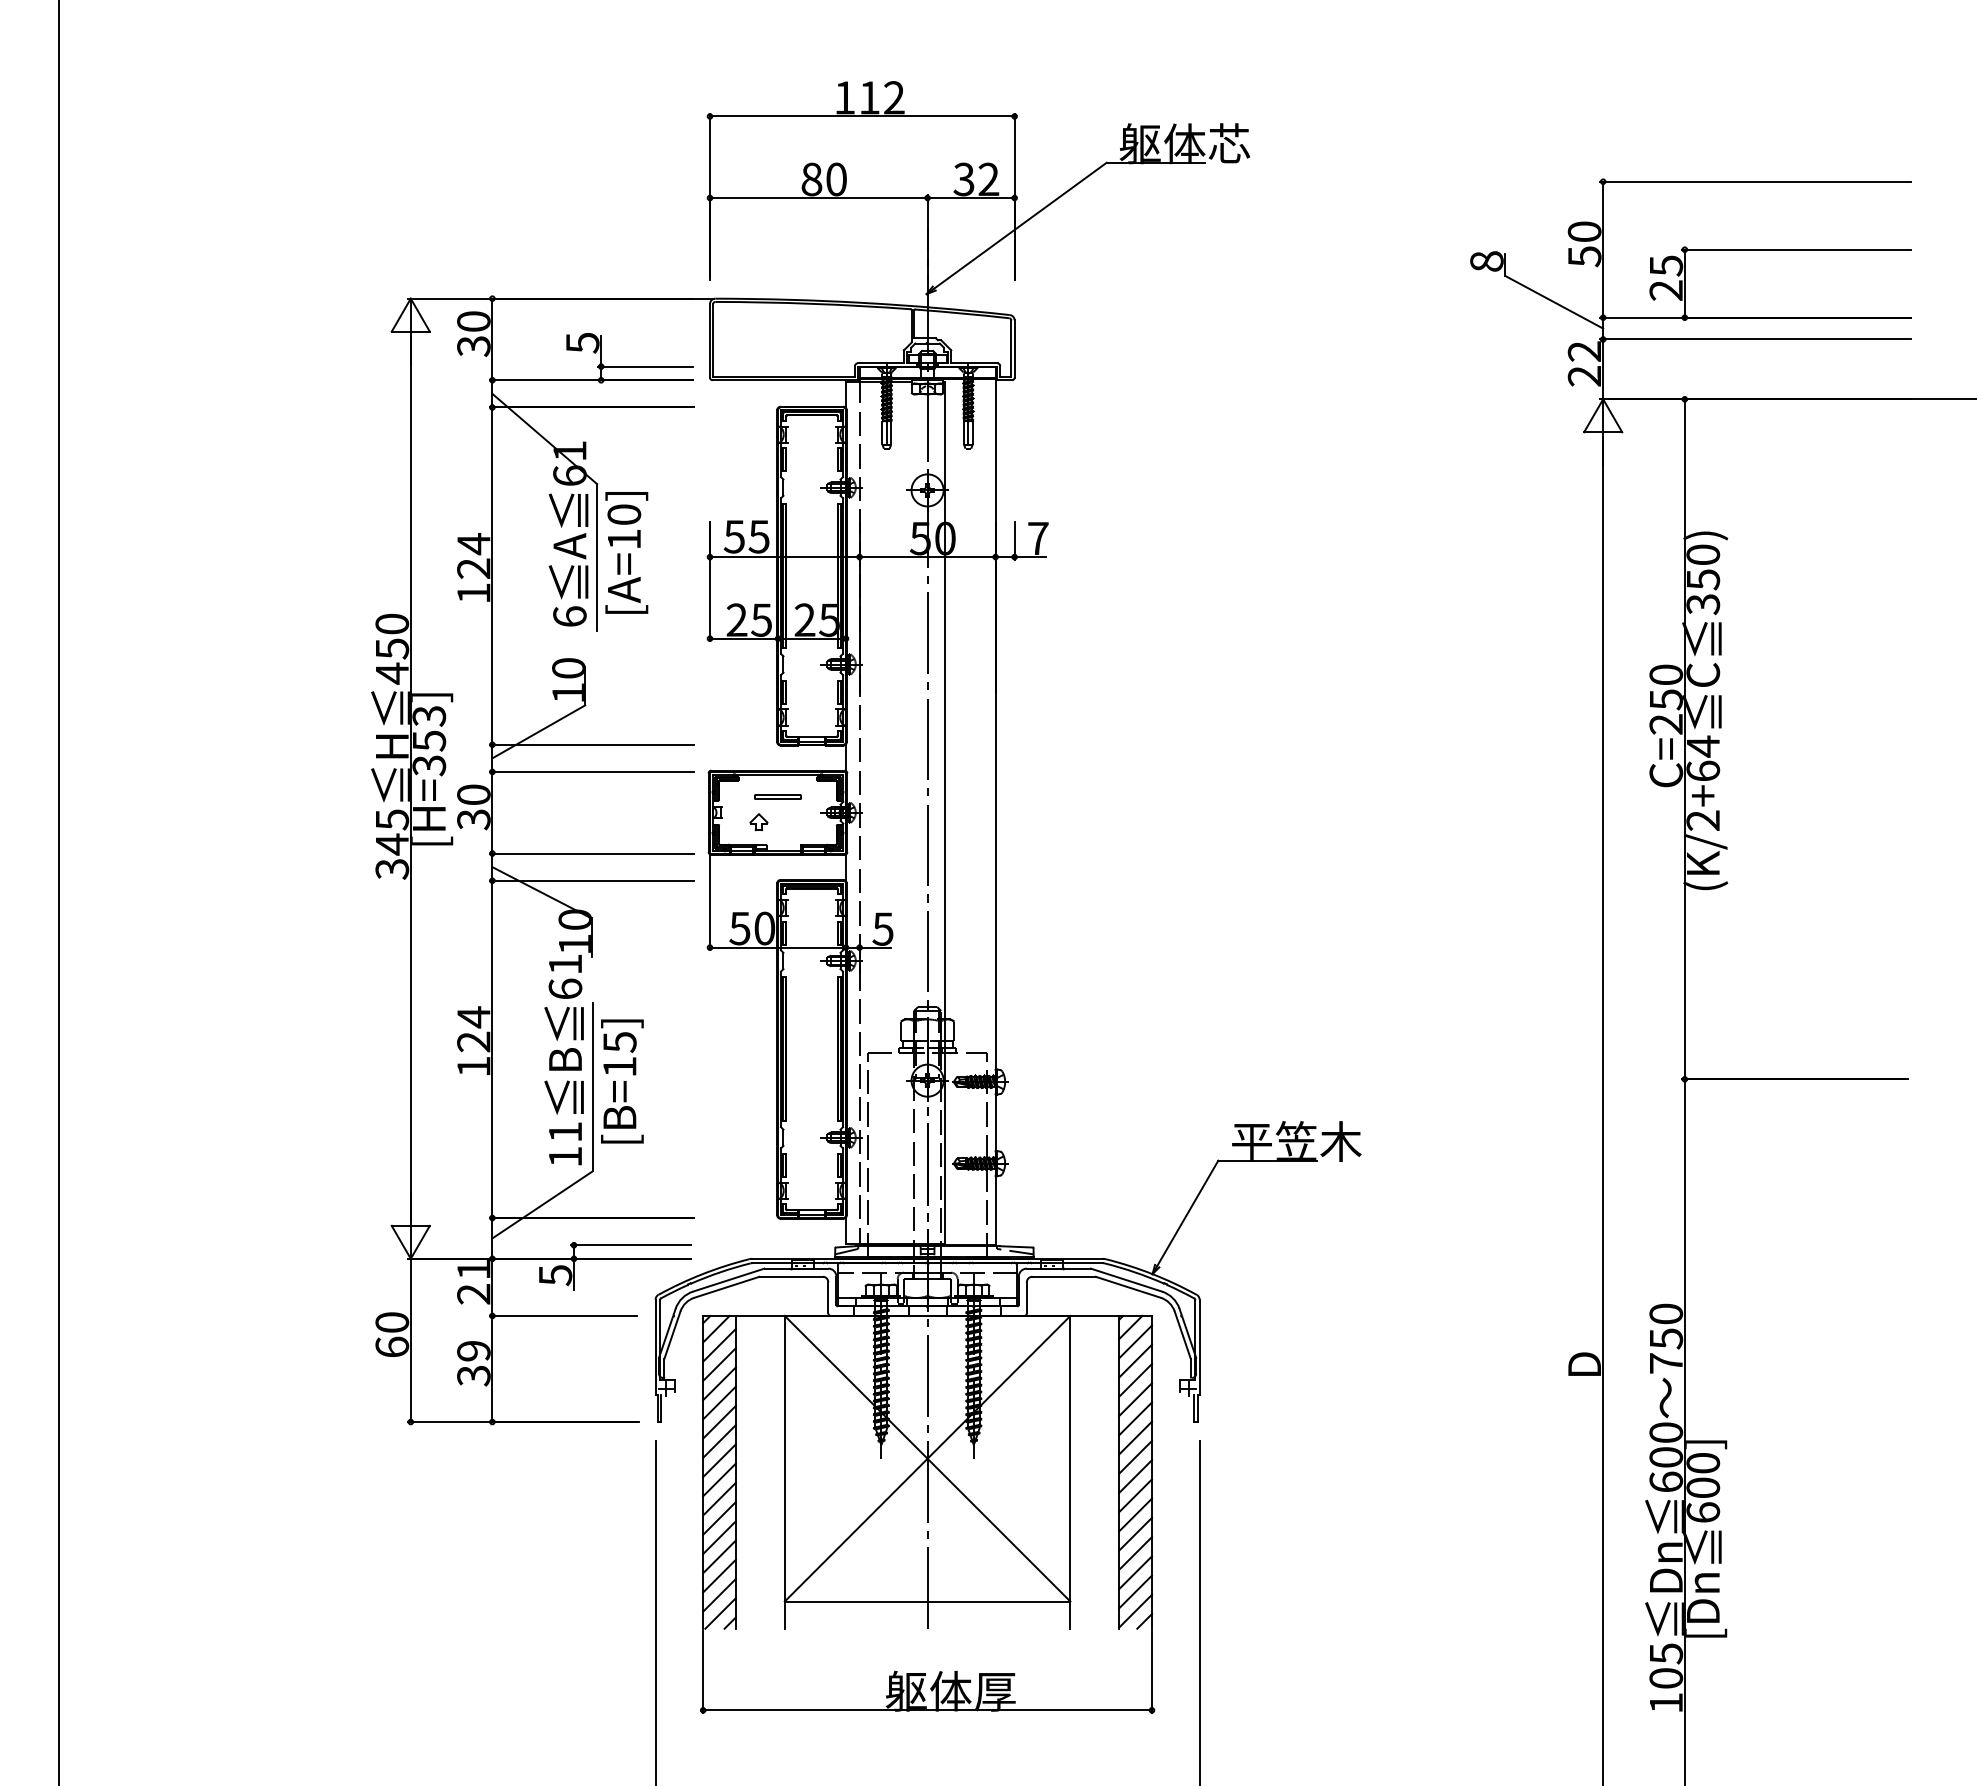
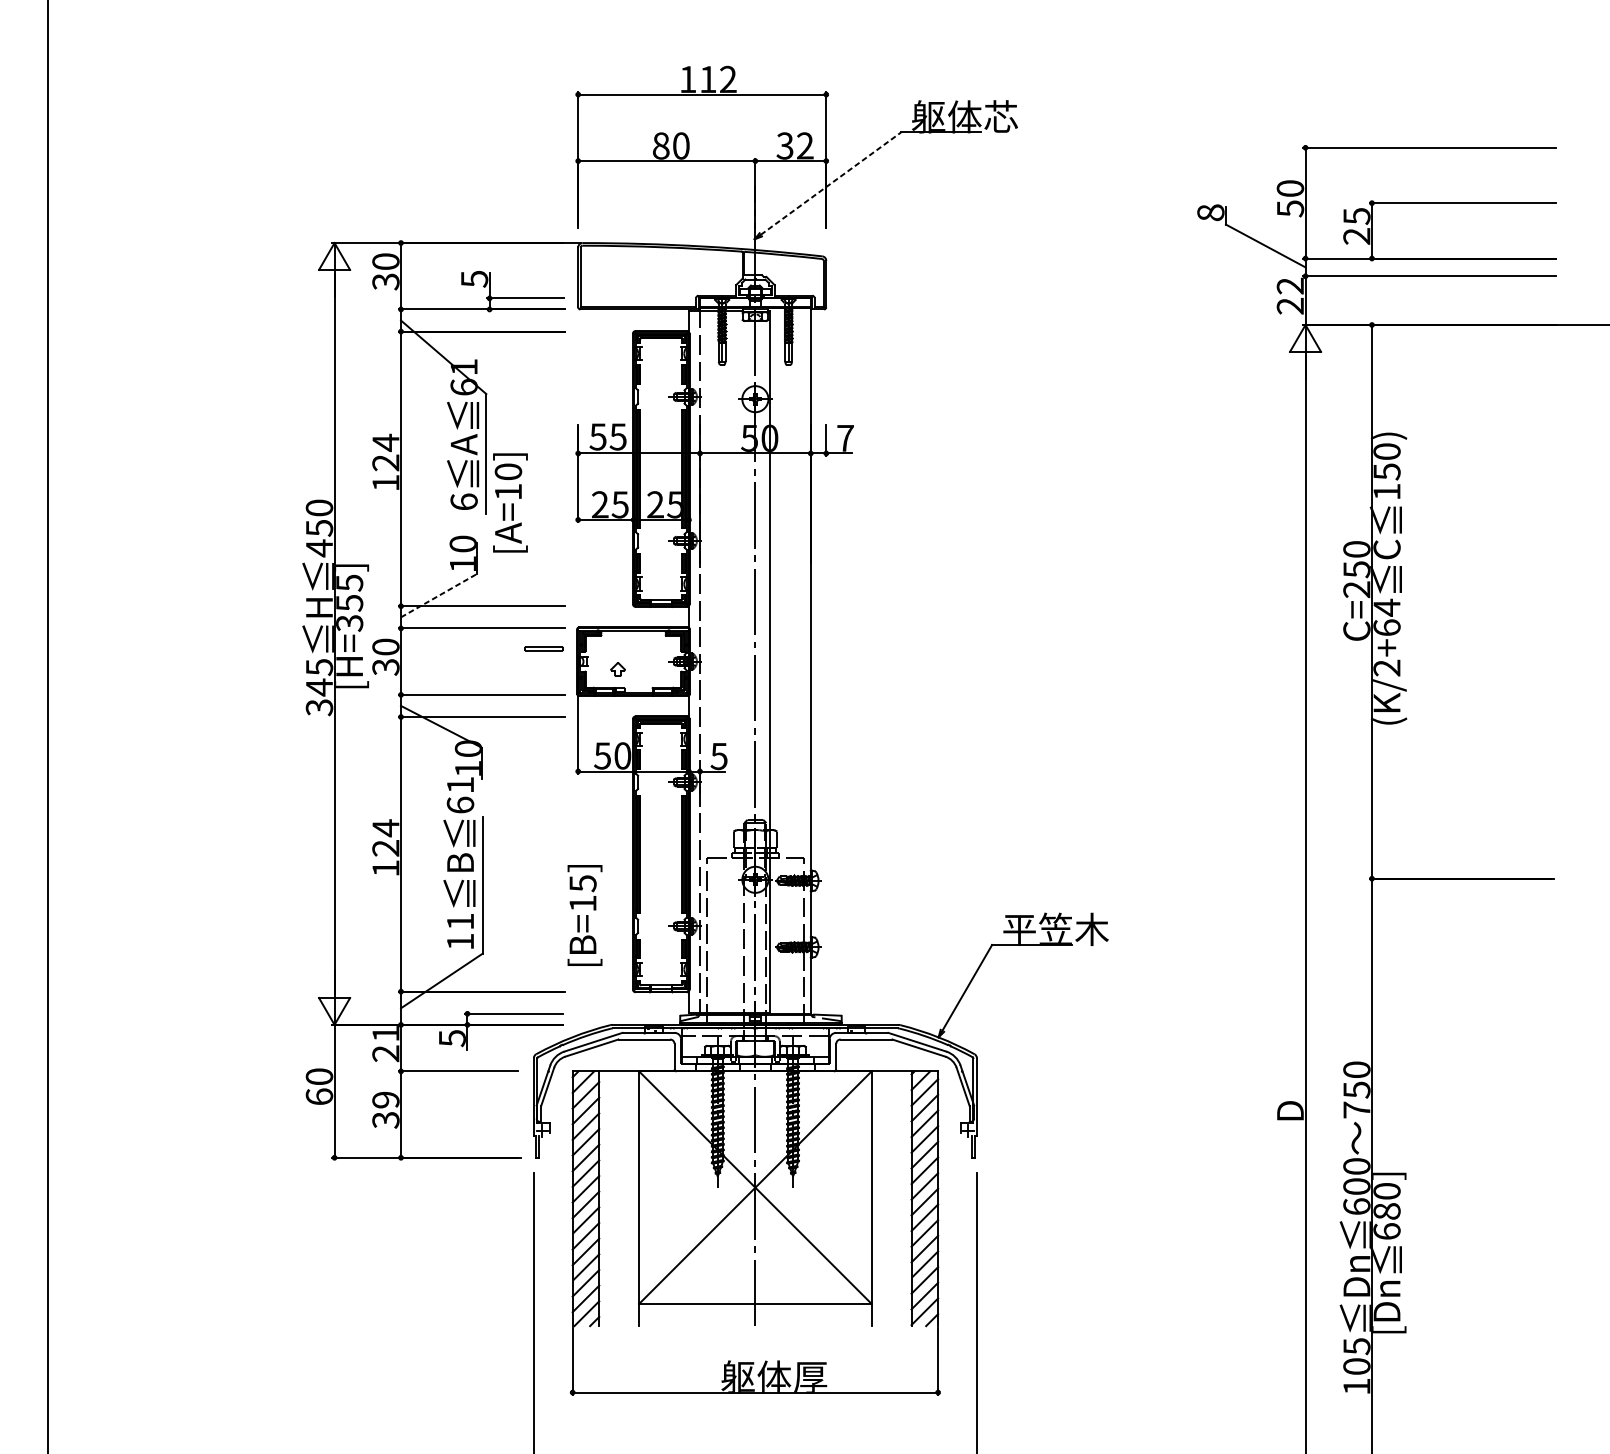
line: (1020, 225) -> (831, 183), solid -> dashed
text: (626, 552) -> (510, 502), moved
text: (1703, 604) -> (1387, 492), 350) -> 150)
text: (428, 716) -> (348, 583), [H=353] -> [H=355]
line: (539, 731) -> (439, 595), solid -> dashed
part: (777, 796) -> (543, 648), moved
text: (622, 1081) -> (585, 915), moved
text: (1702, 1487) -> (1386, 1211), 600] -> 680]

